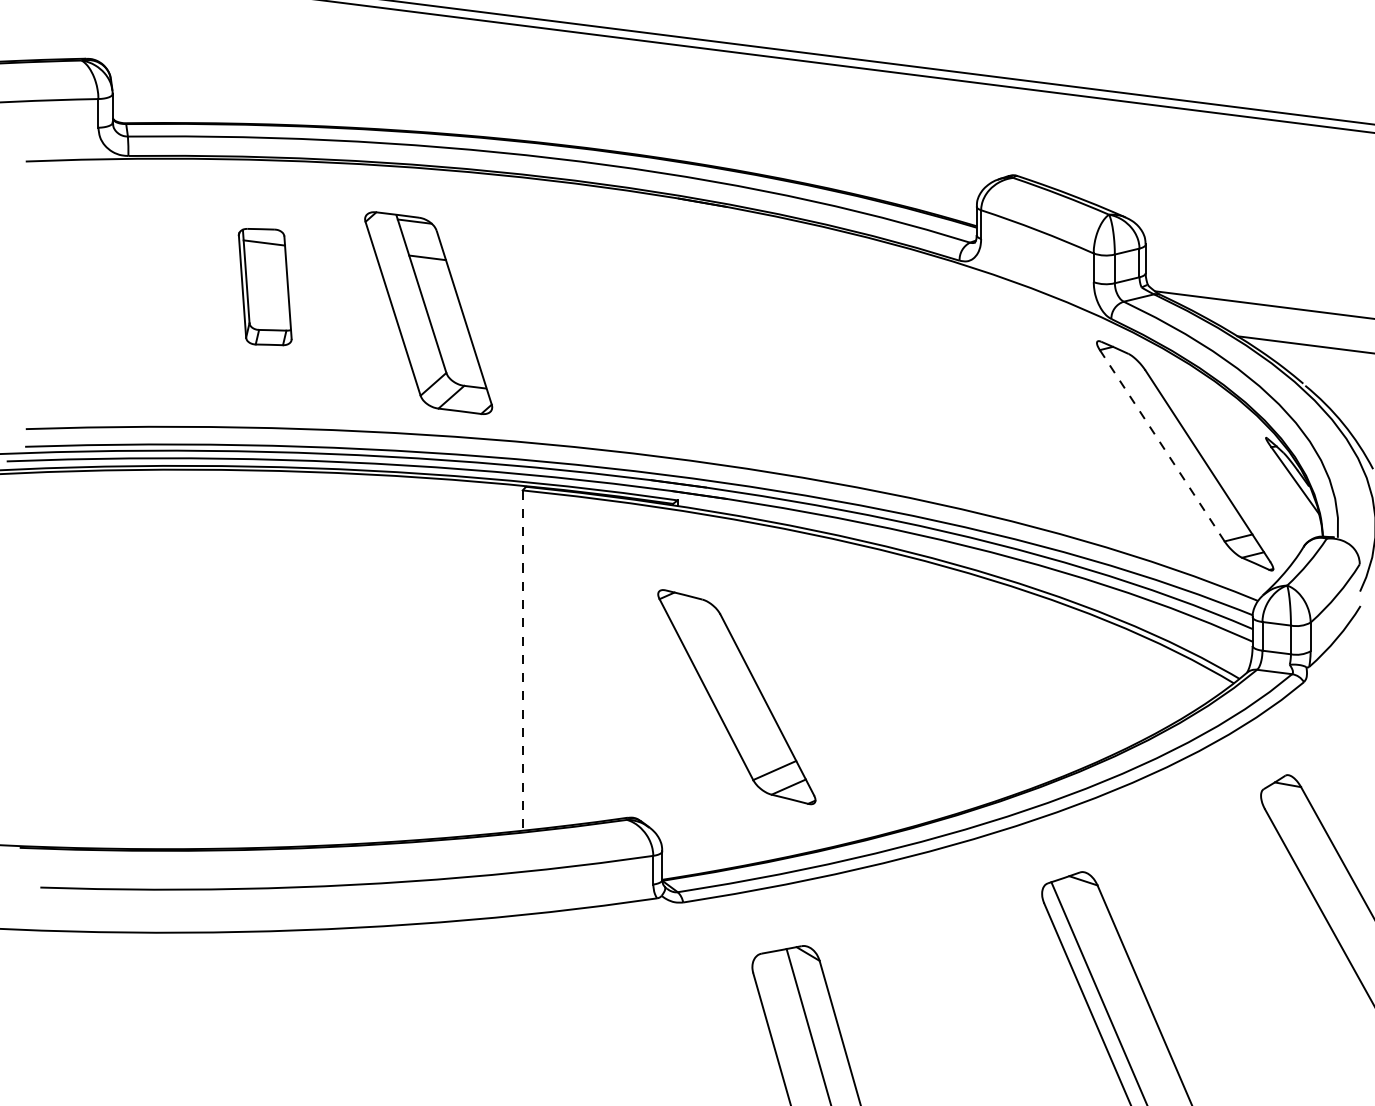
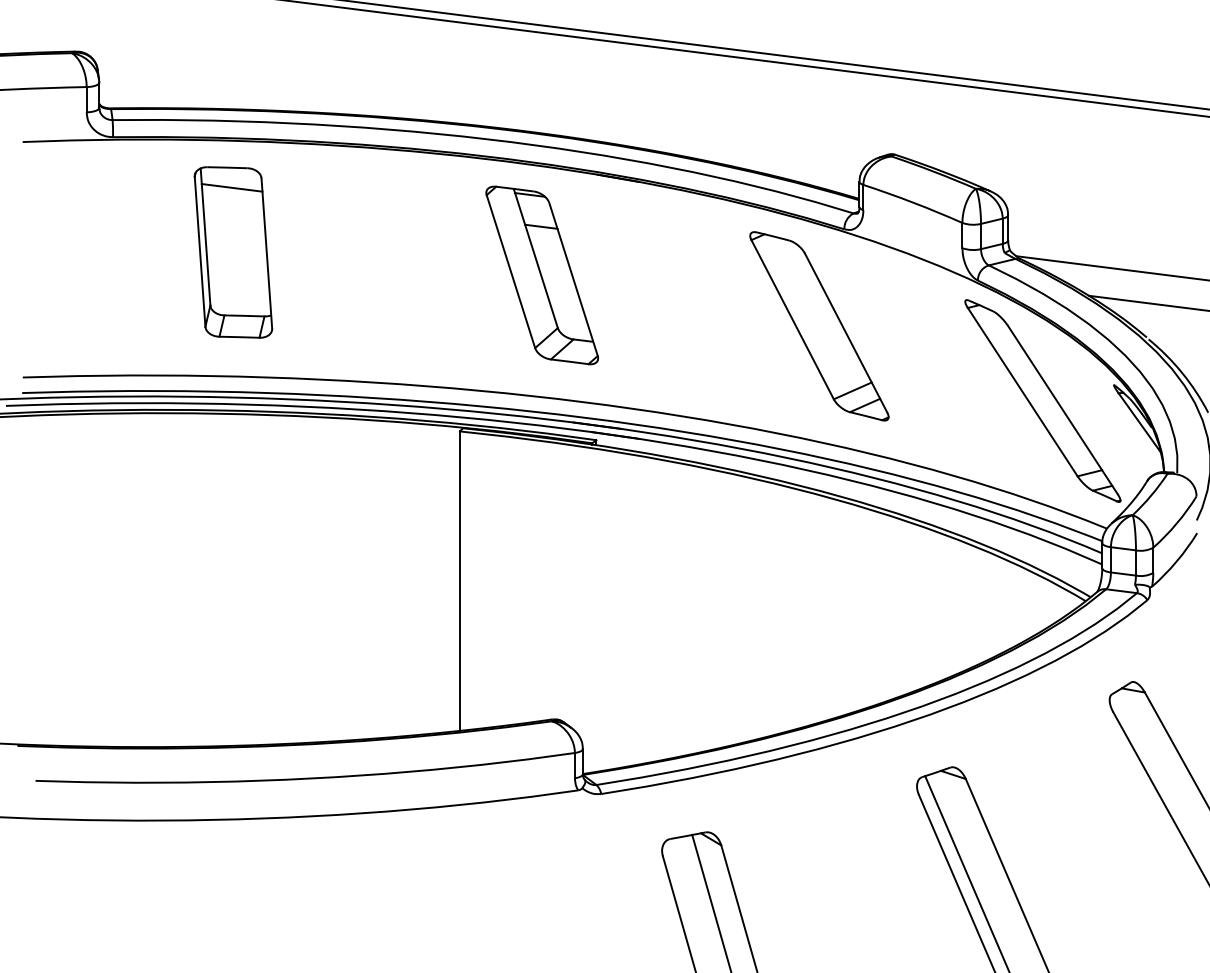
part: (265, 287) -> (233, 252), size x1.67
part: (428, 313) -> (542, 275), moved
line: (1163, 446) -> (1023, 392), dashed -> solid
line: (523, 660) -> (460, 581), dashed -> solid
part: (736, 697) -> (819, 326), moved

